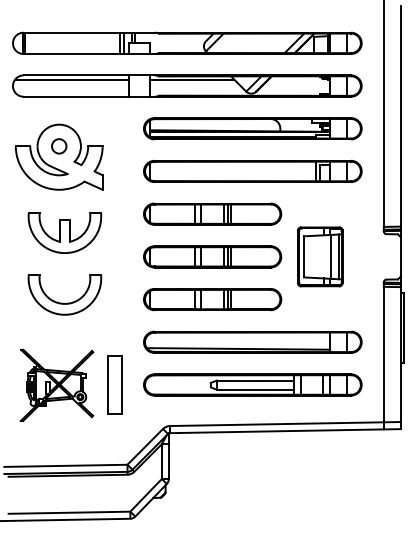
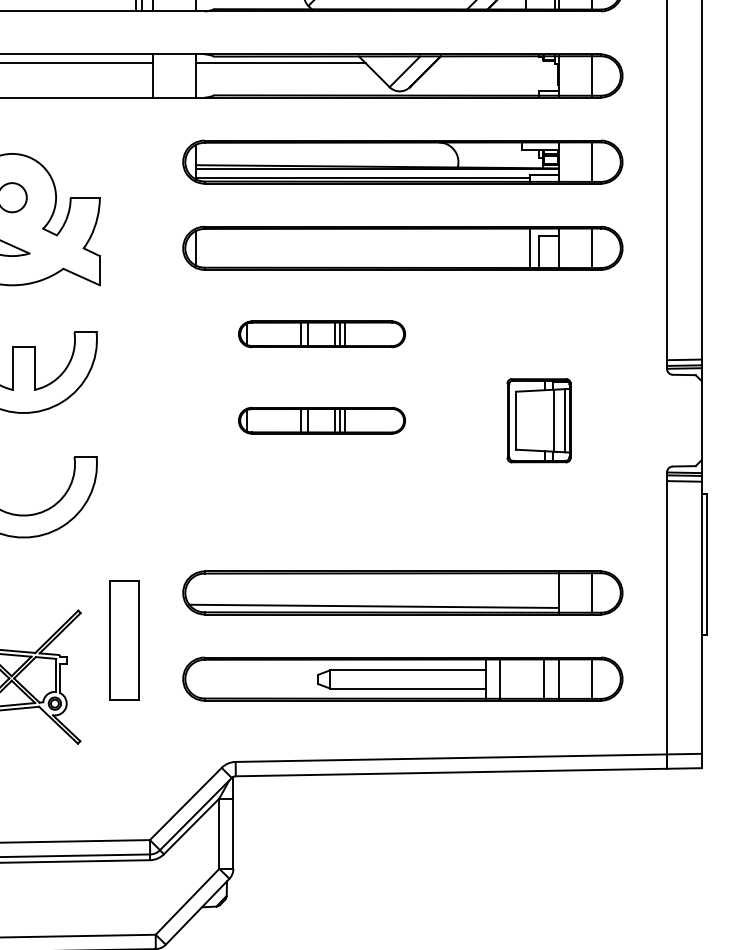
part: (212, 213) -> (321, 333), size x0.6
part: (212, 256) -> (321, 419), size x0.6
part: (320, 256) -> (539, 419), size x0.7
part: (212, 299) -> (321, 506), removed
part: (114, 384) -> (123, 639), moved

